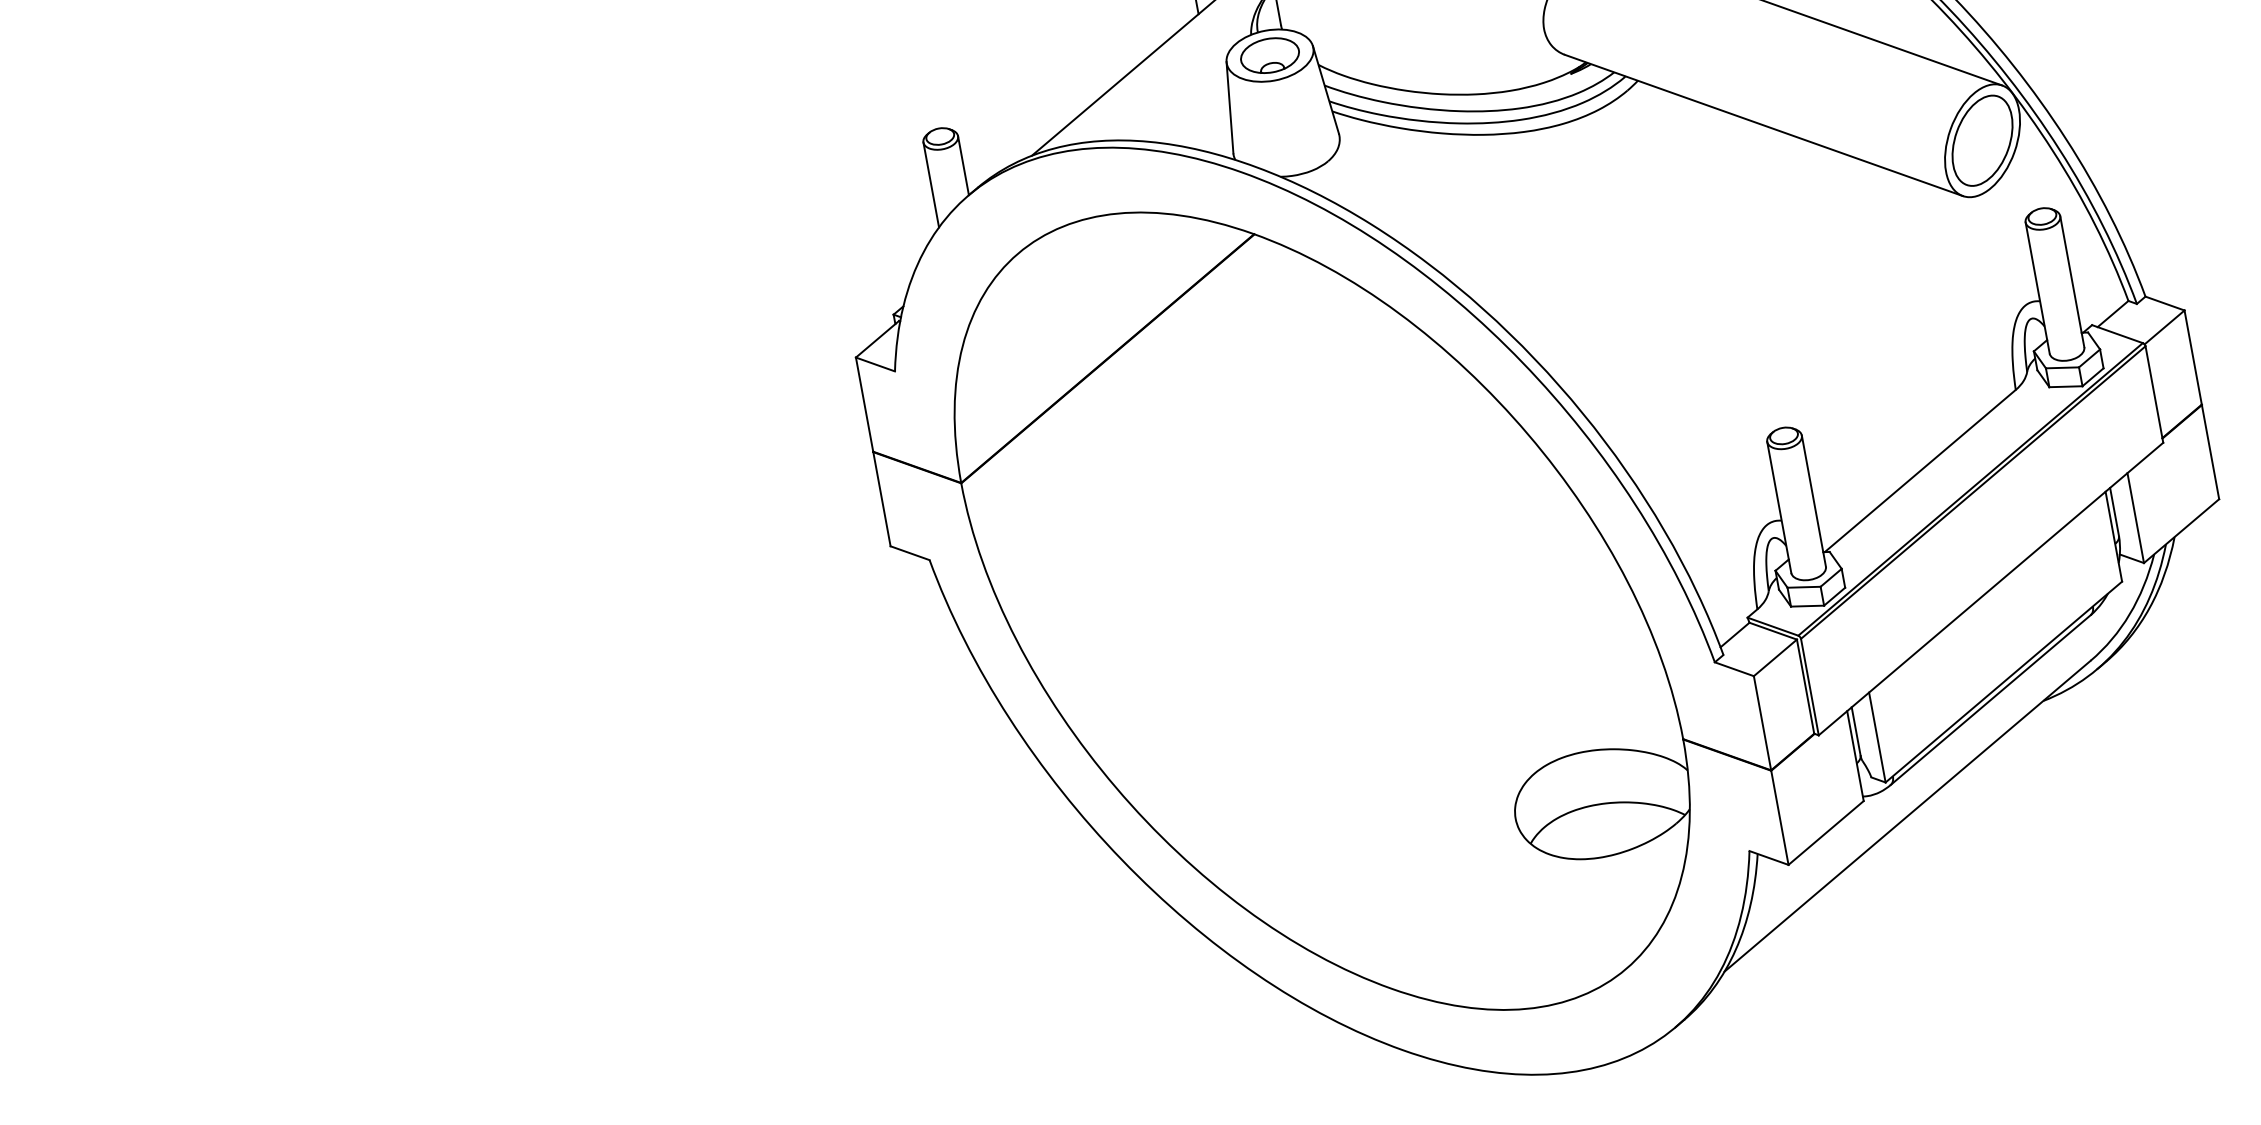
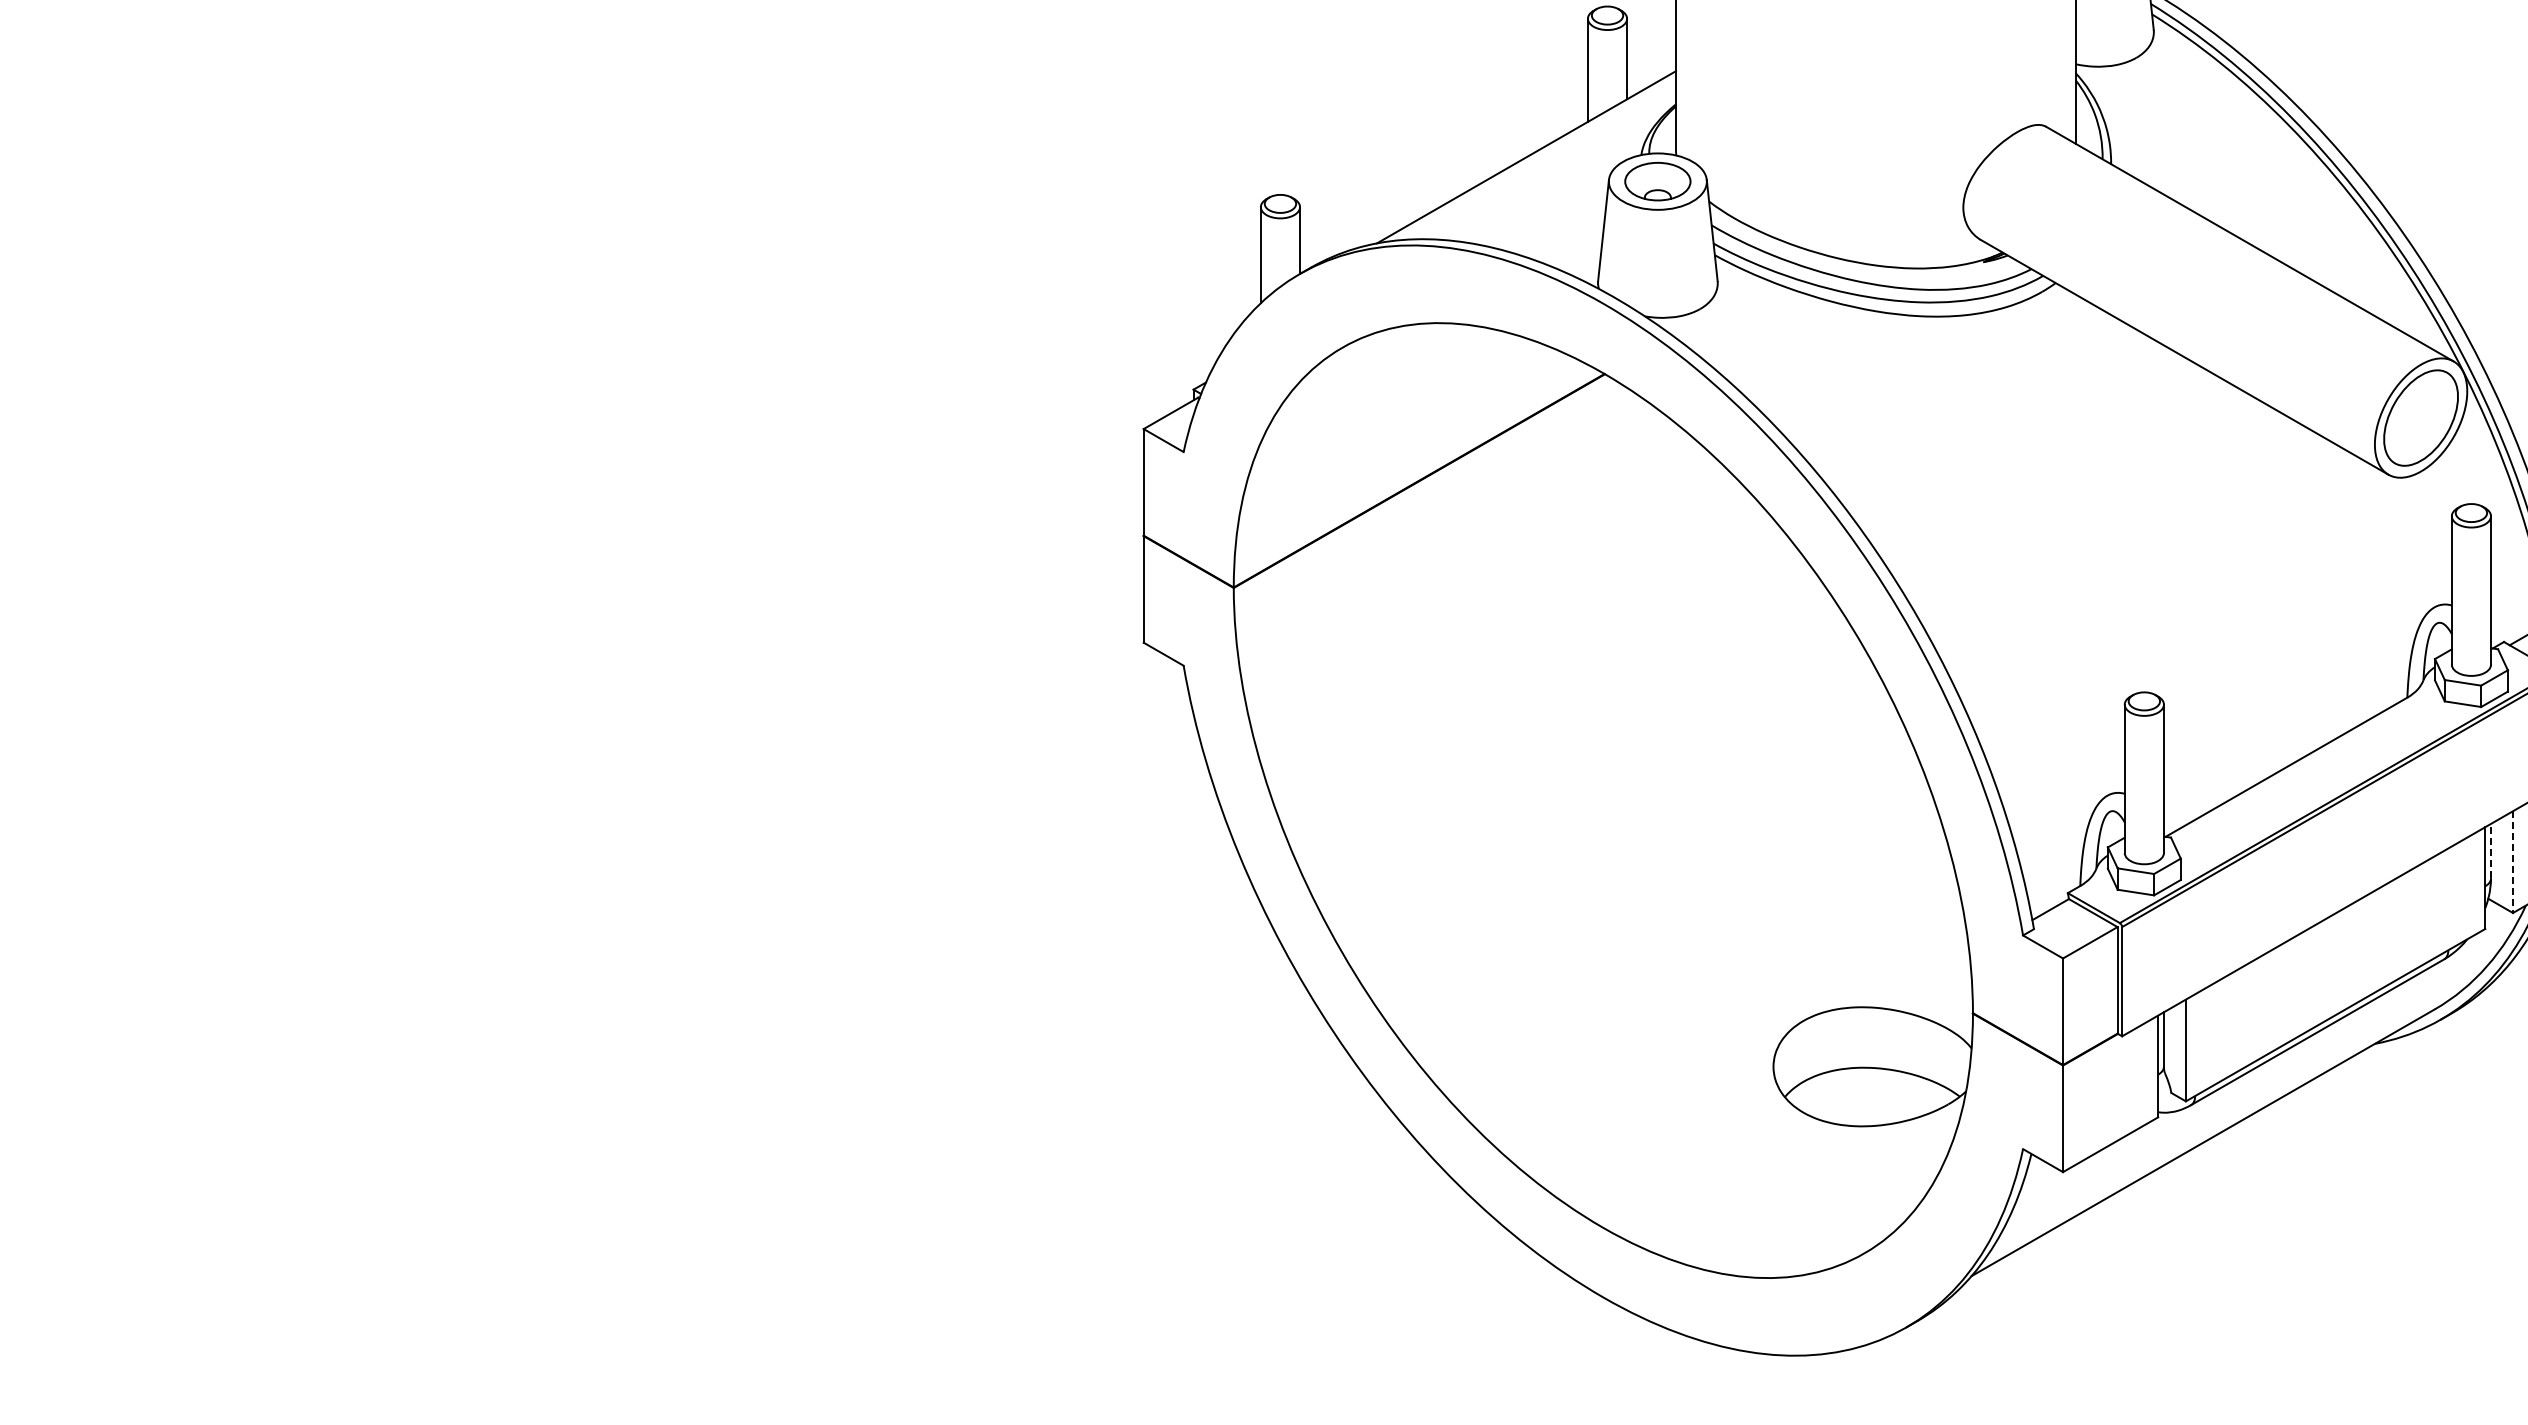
line: (2114, 511) -> (2491, 850), solid -> dashed
line: (2136, 518) -> (2513, 862), solid -> dashed

